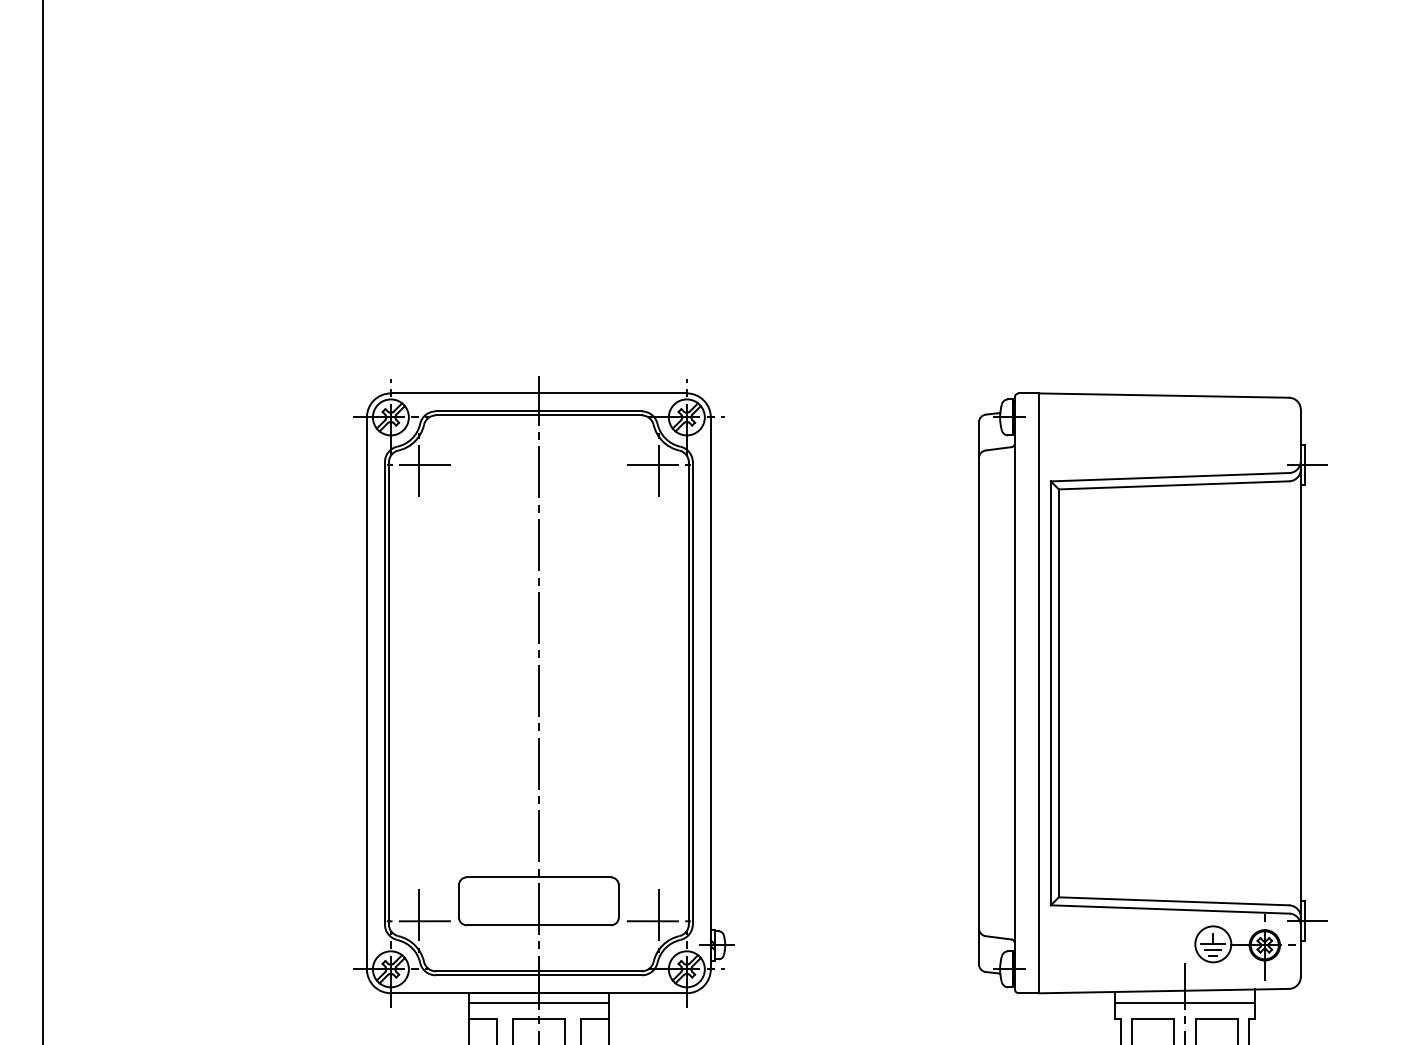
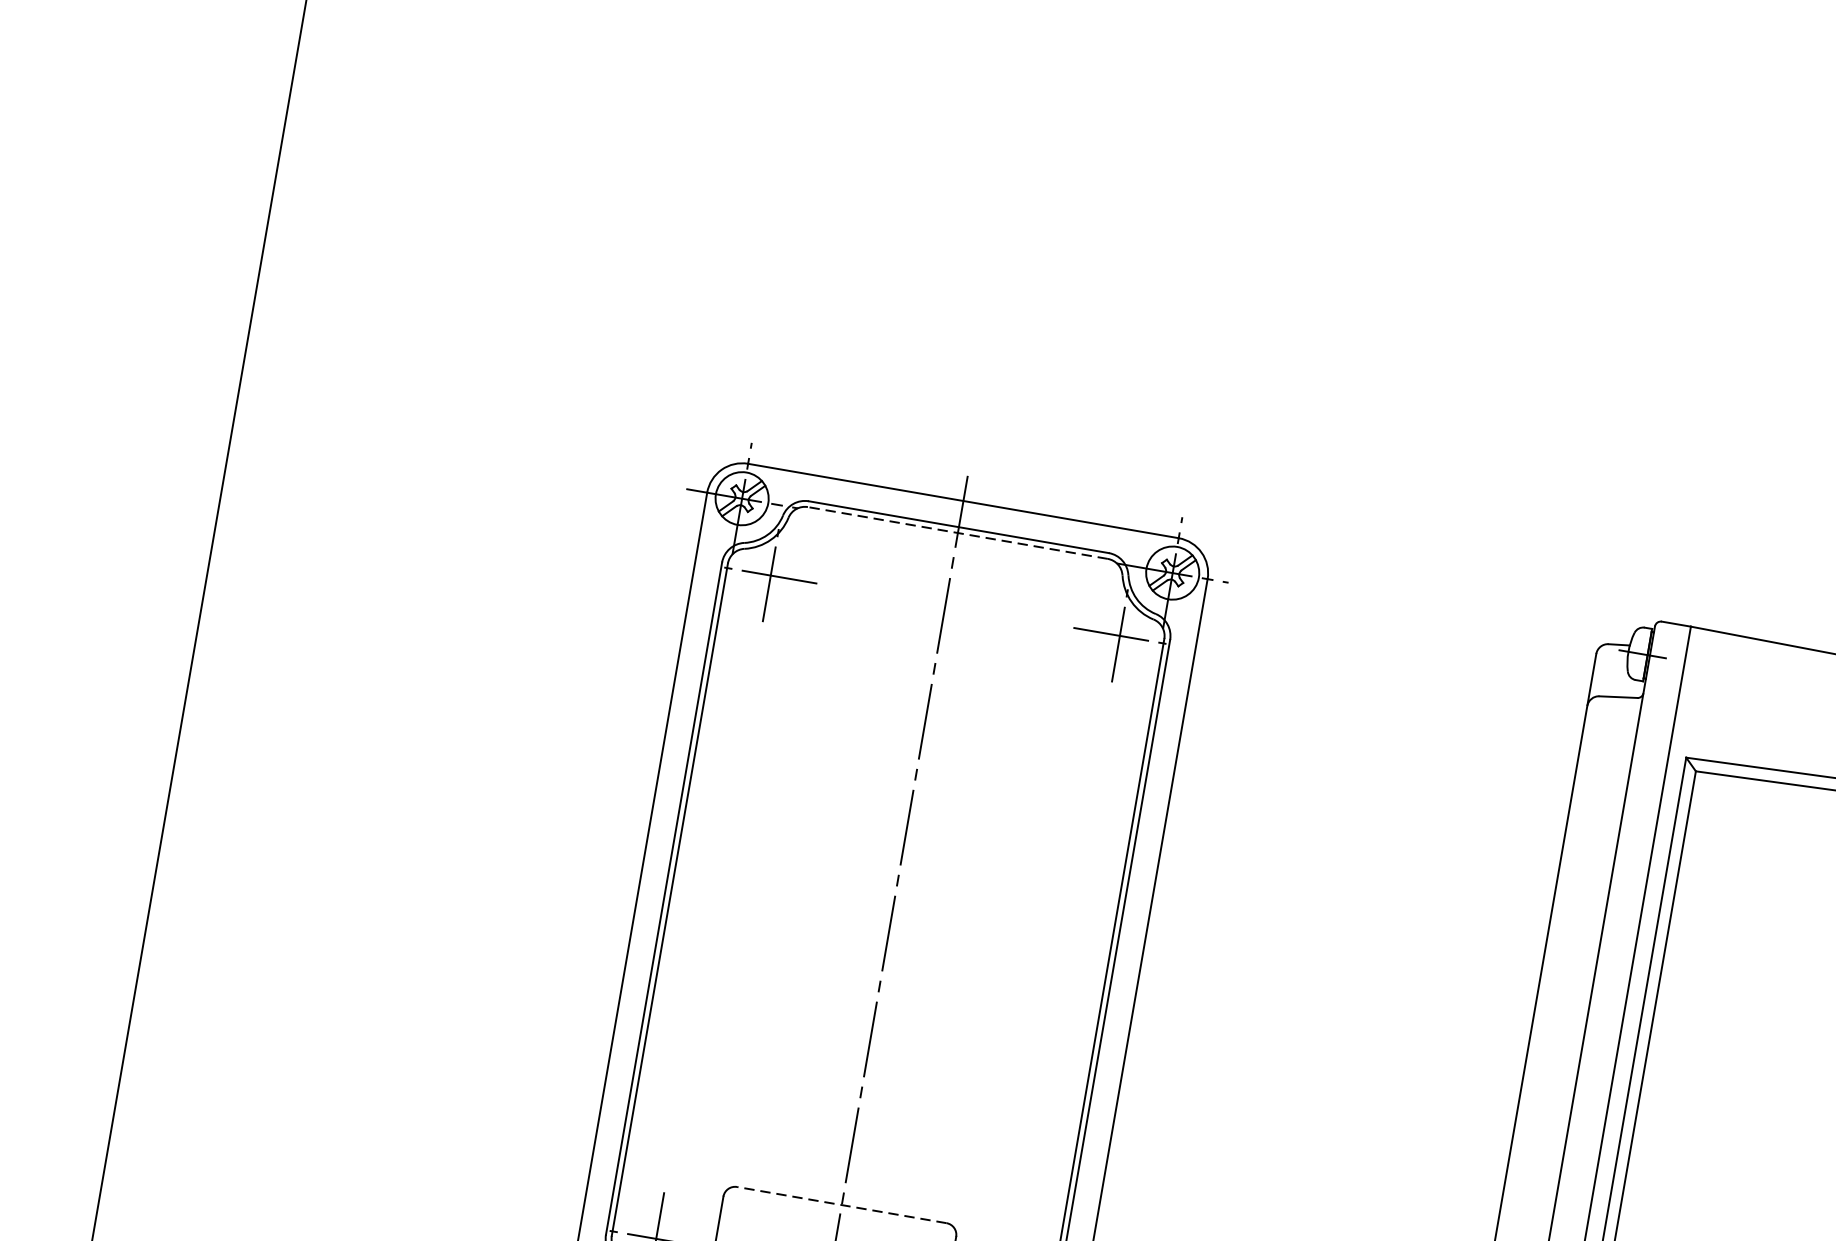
line: (538, 415) -> (957, 533), solid -> dashed
line: (538, 877) -> (841, 1205), solid -> dashed

